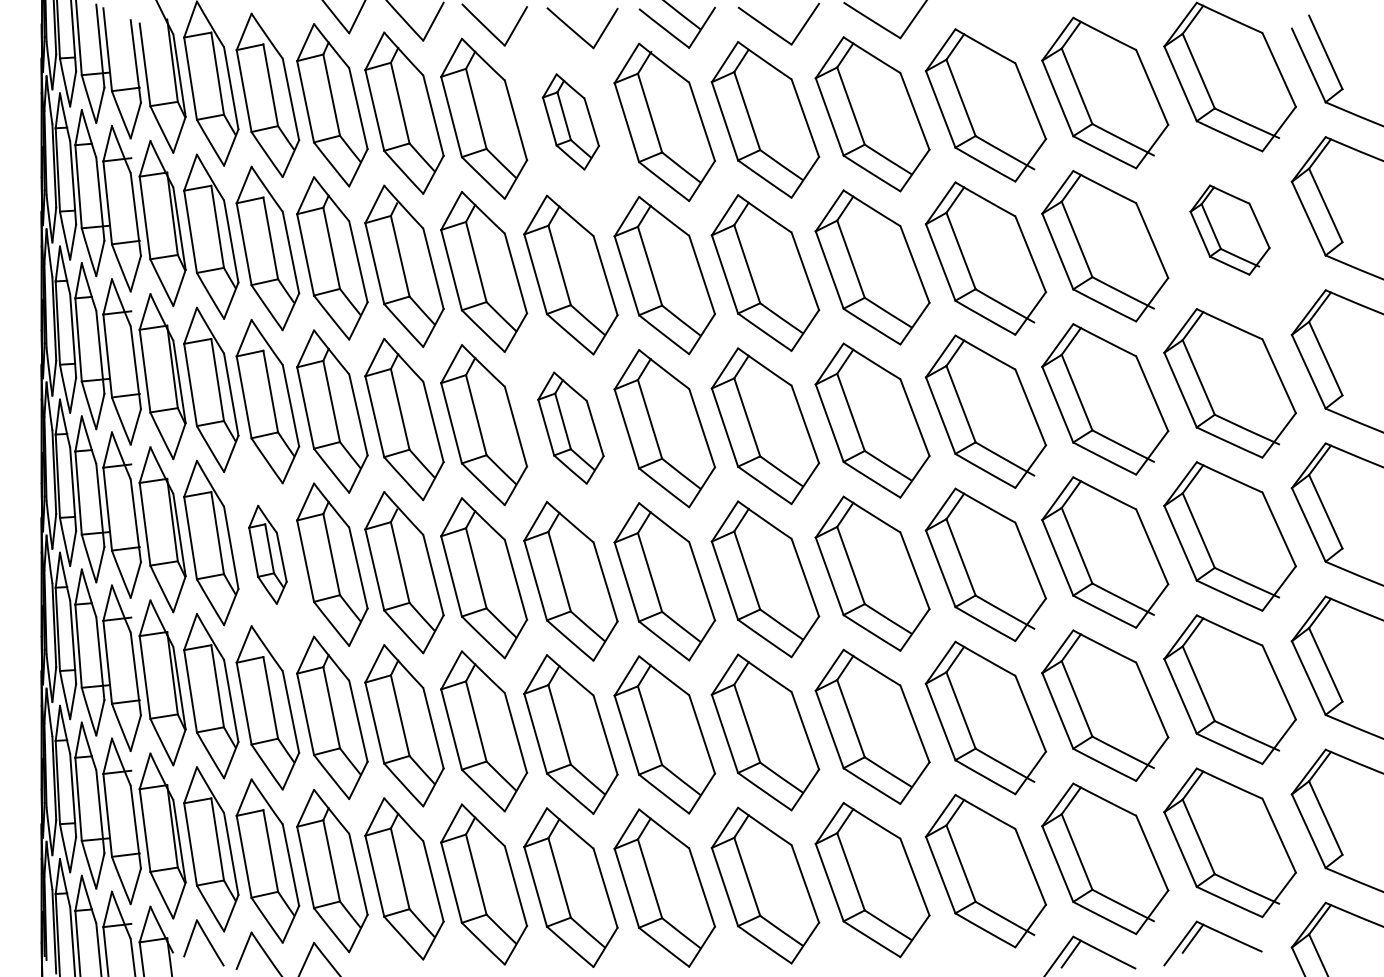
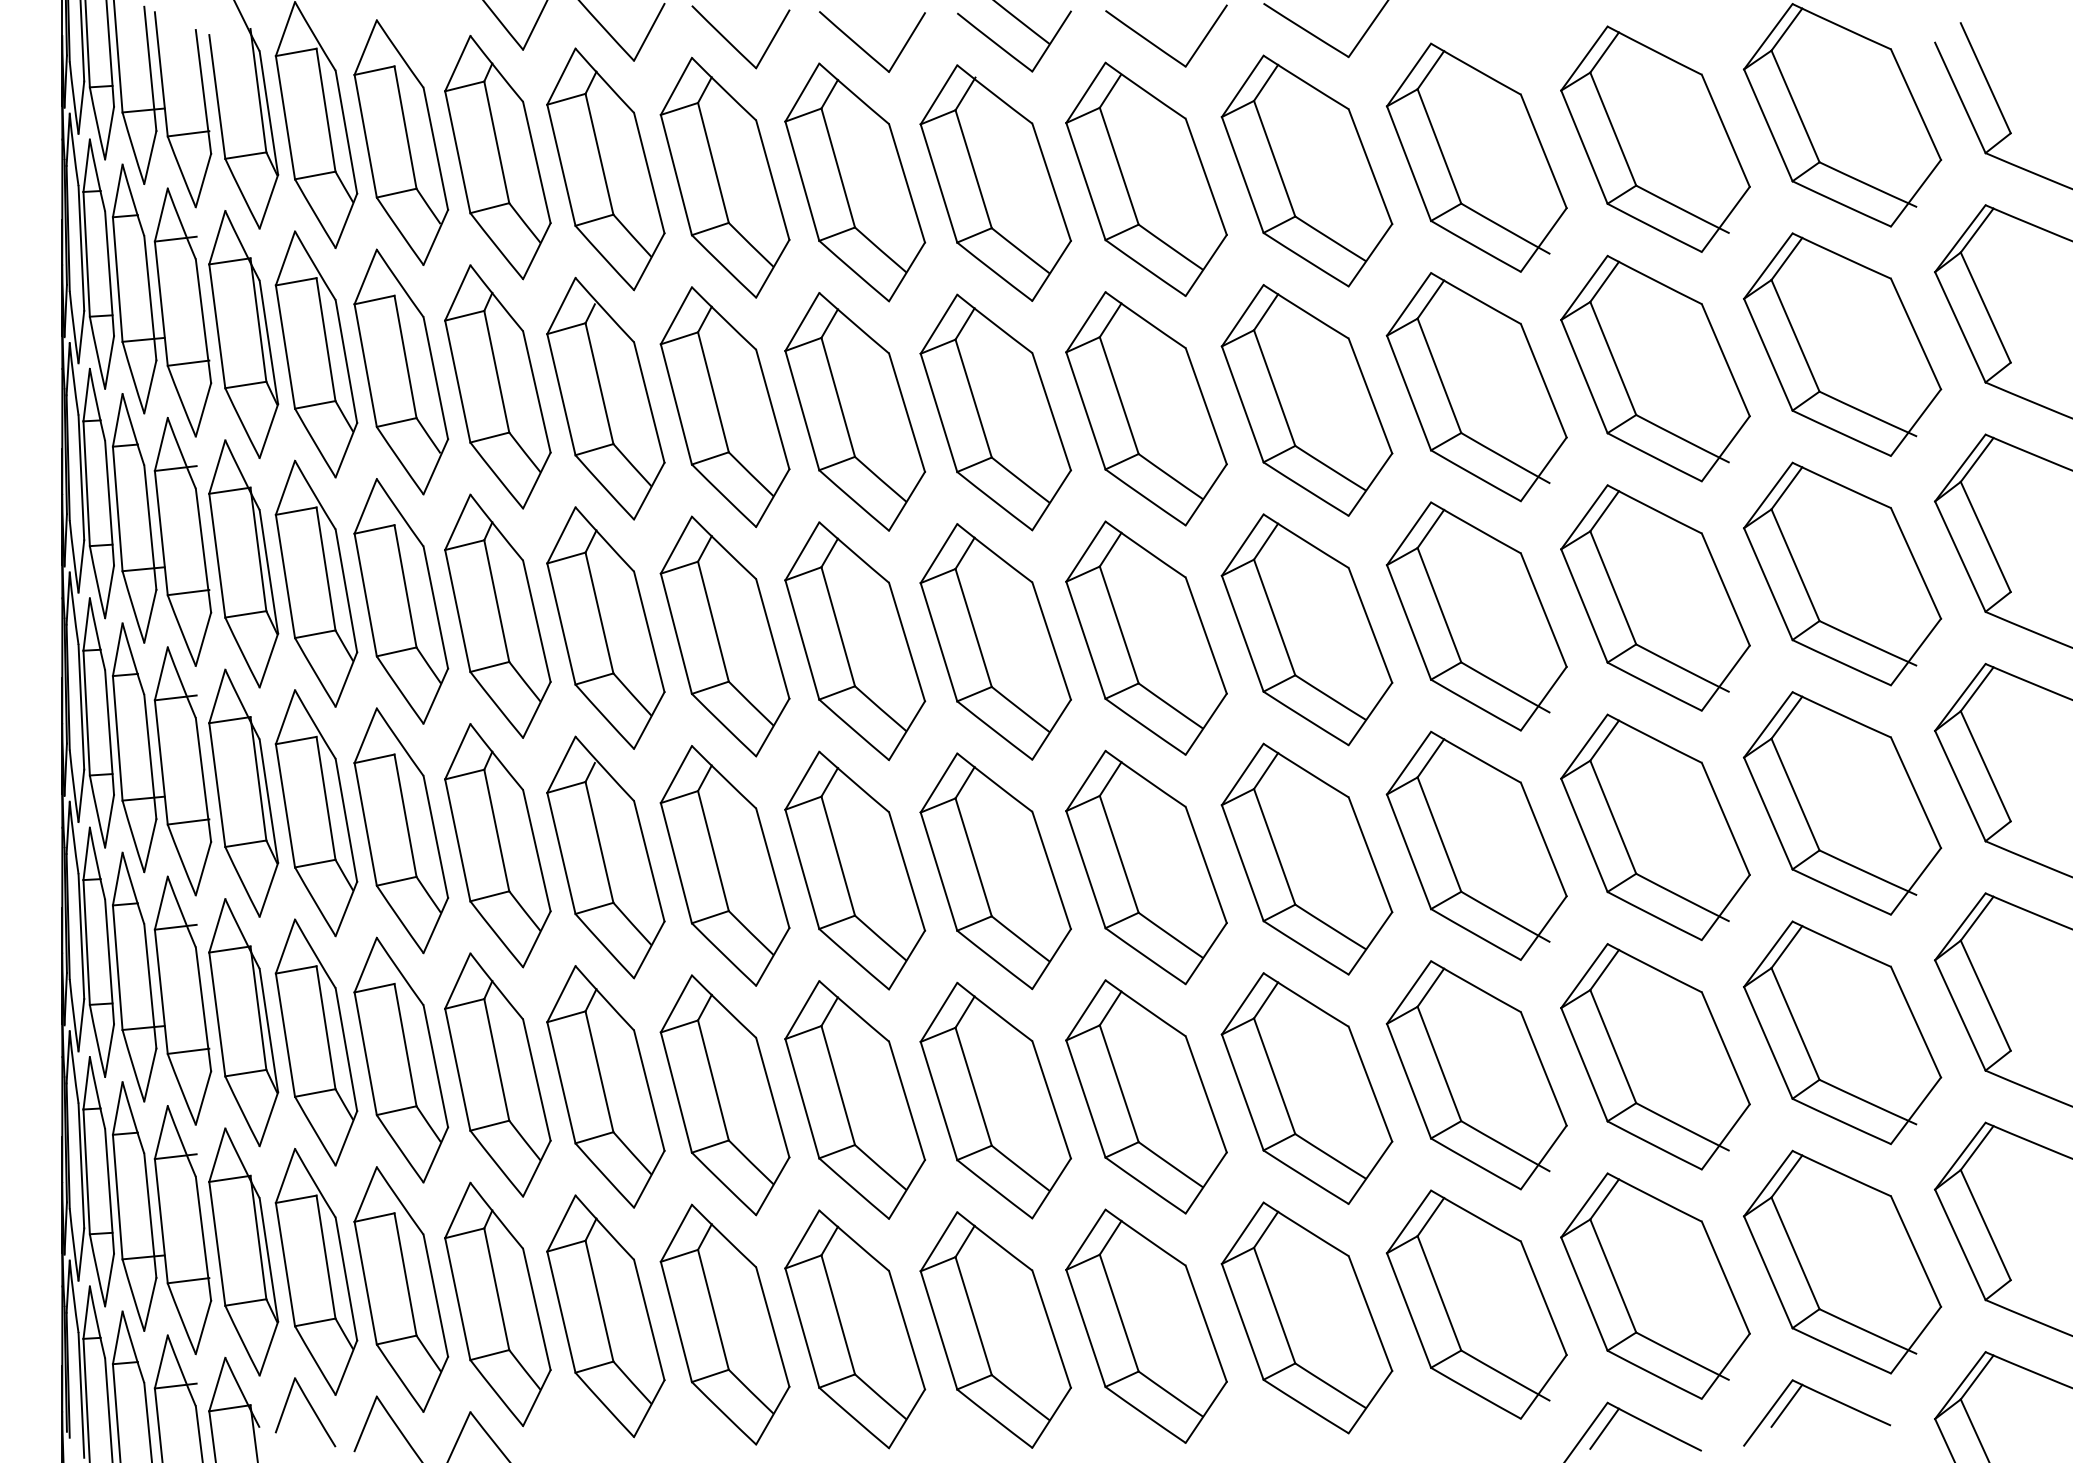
part: (570, 121) -> (854, 181), size x1.67
part: (1229, 229) -> (1841, 343), size x1.67
part: (570, 427) -> (854, 640), size x1.43
part: (267, 554) -> (400, 830), size x1.67

